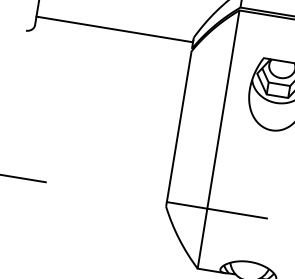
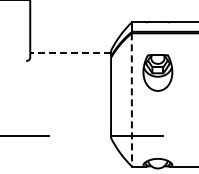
line: (114, 30) -> (70, 53), solid -> dashed
line: (217, 142) -> (131, 101), solid -> dashed

